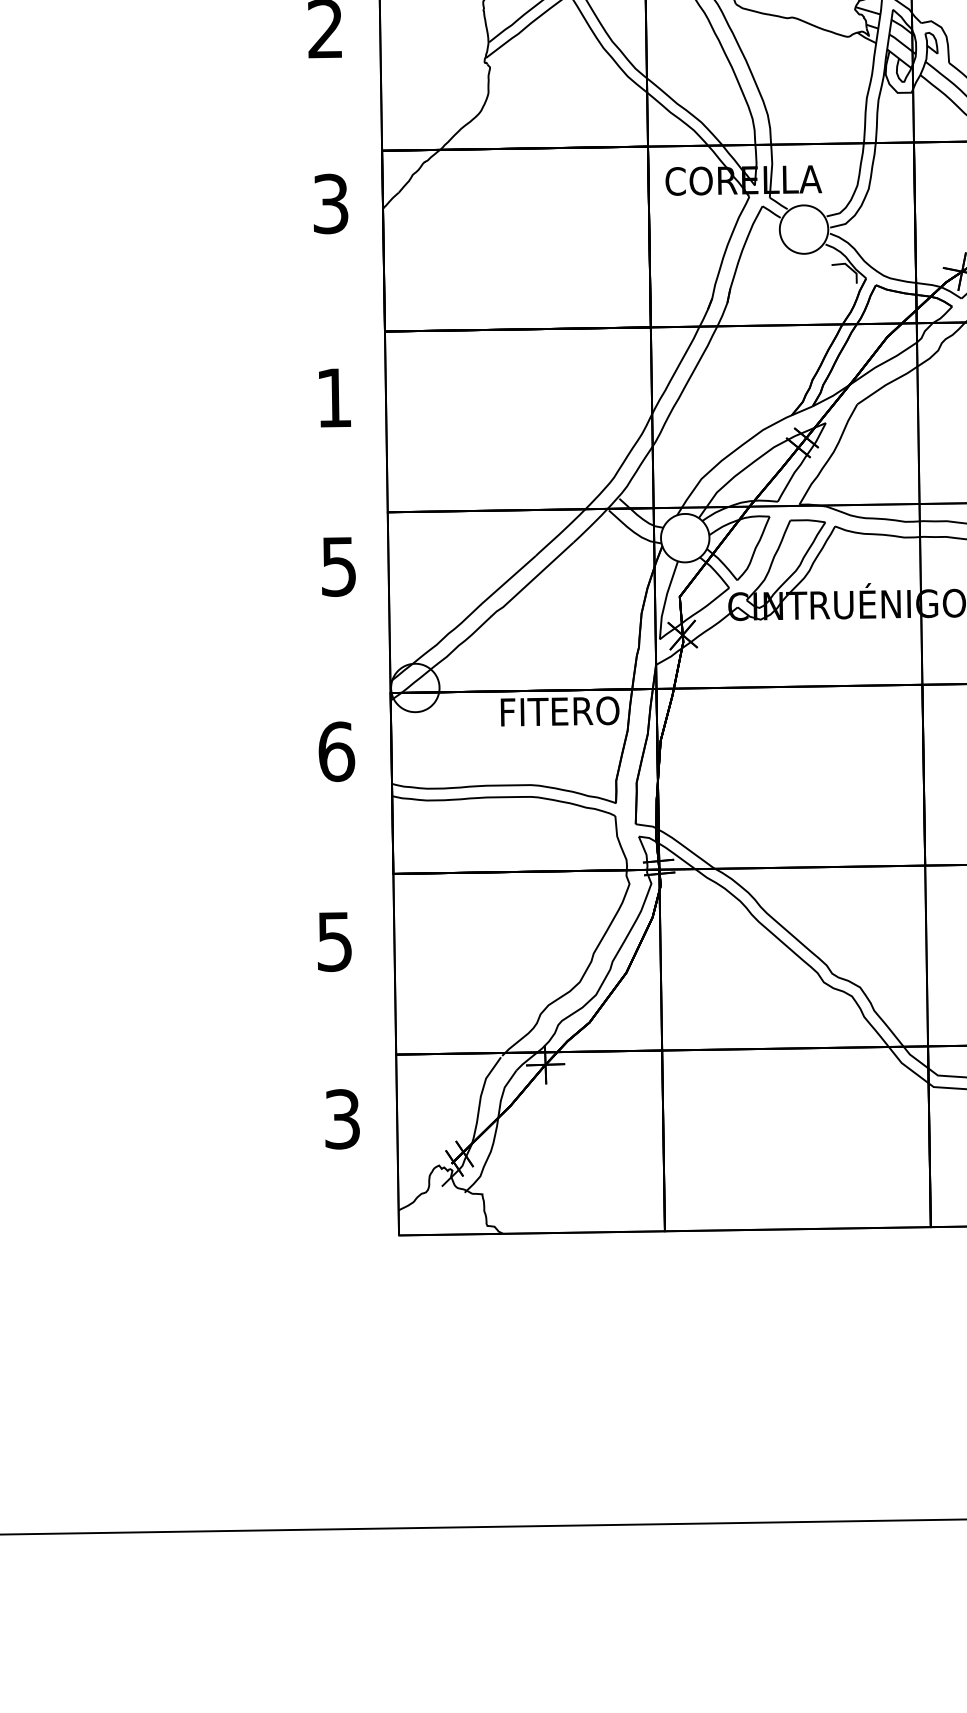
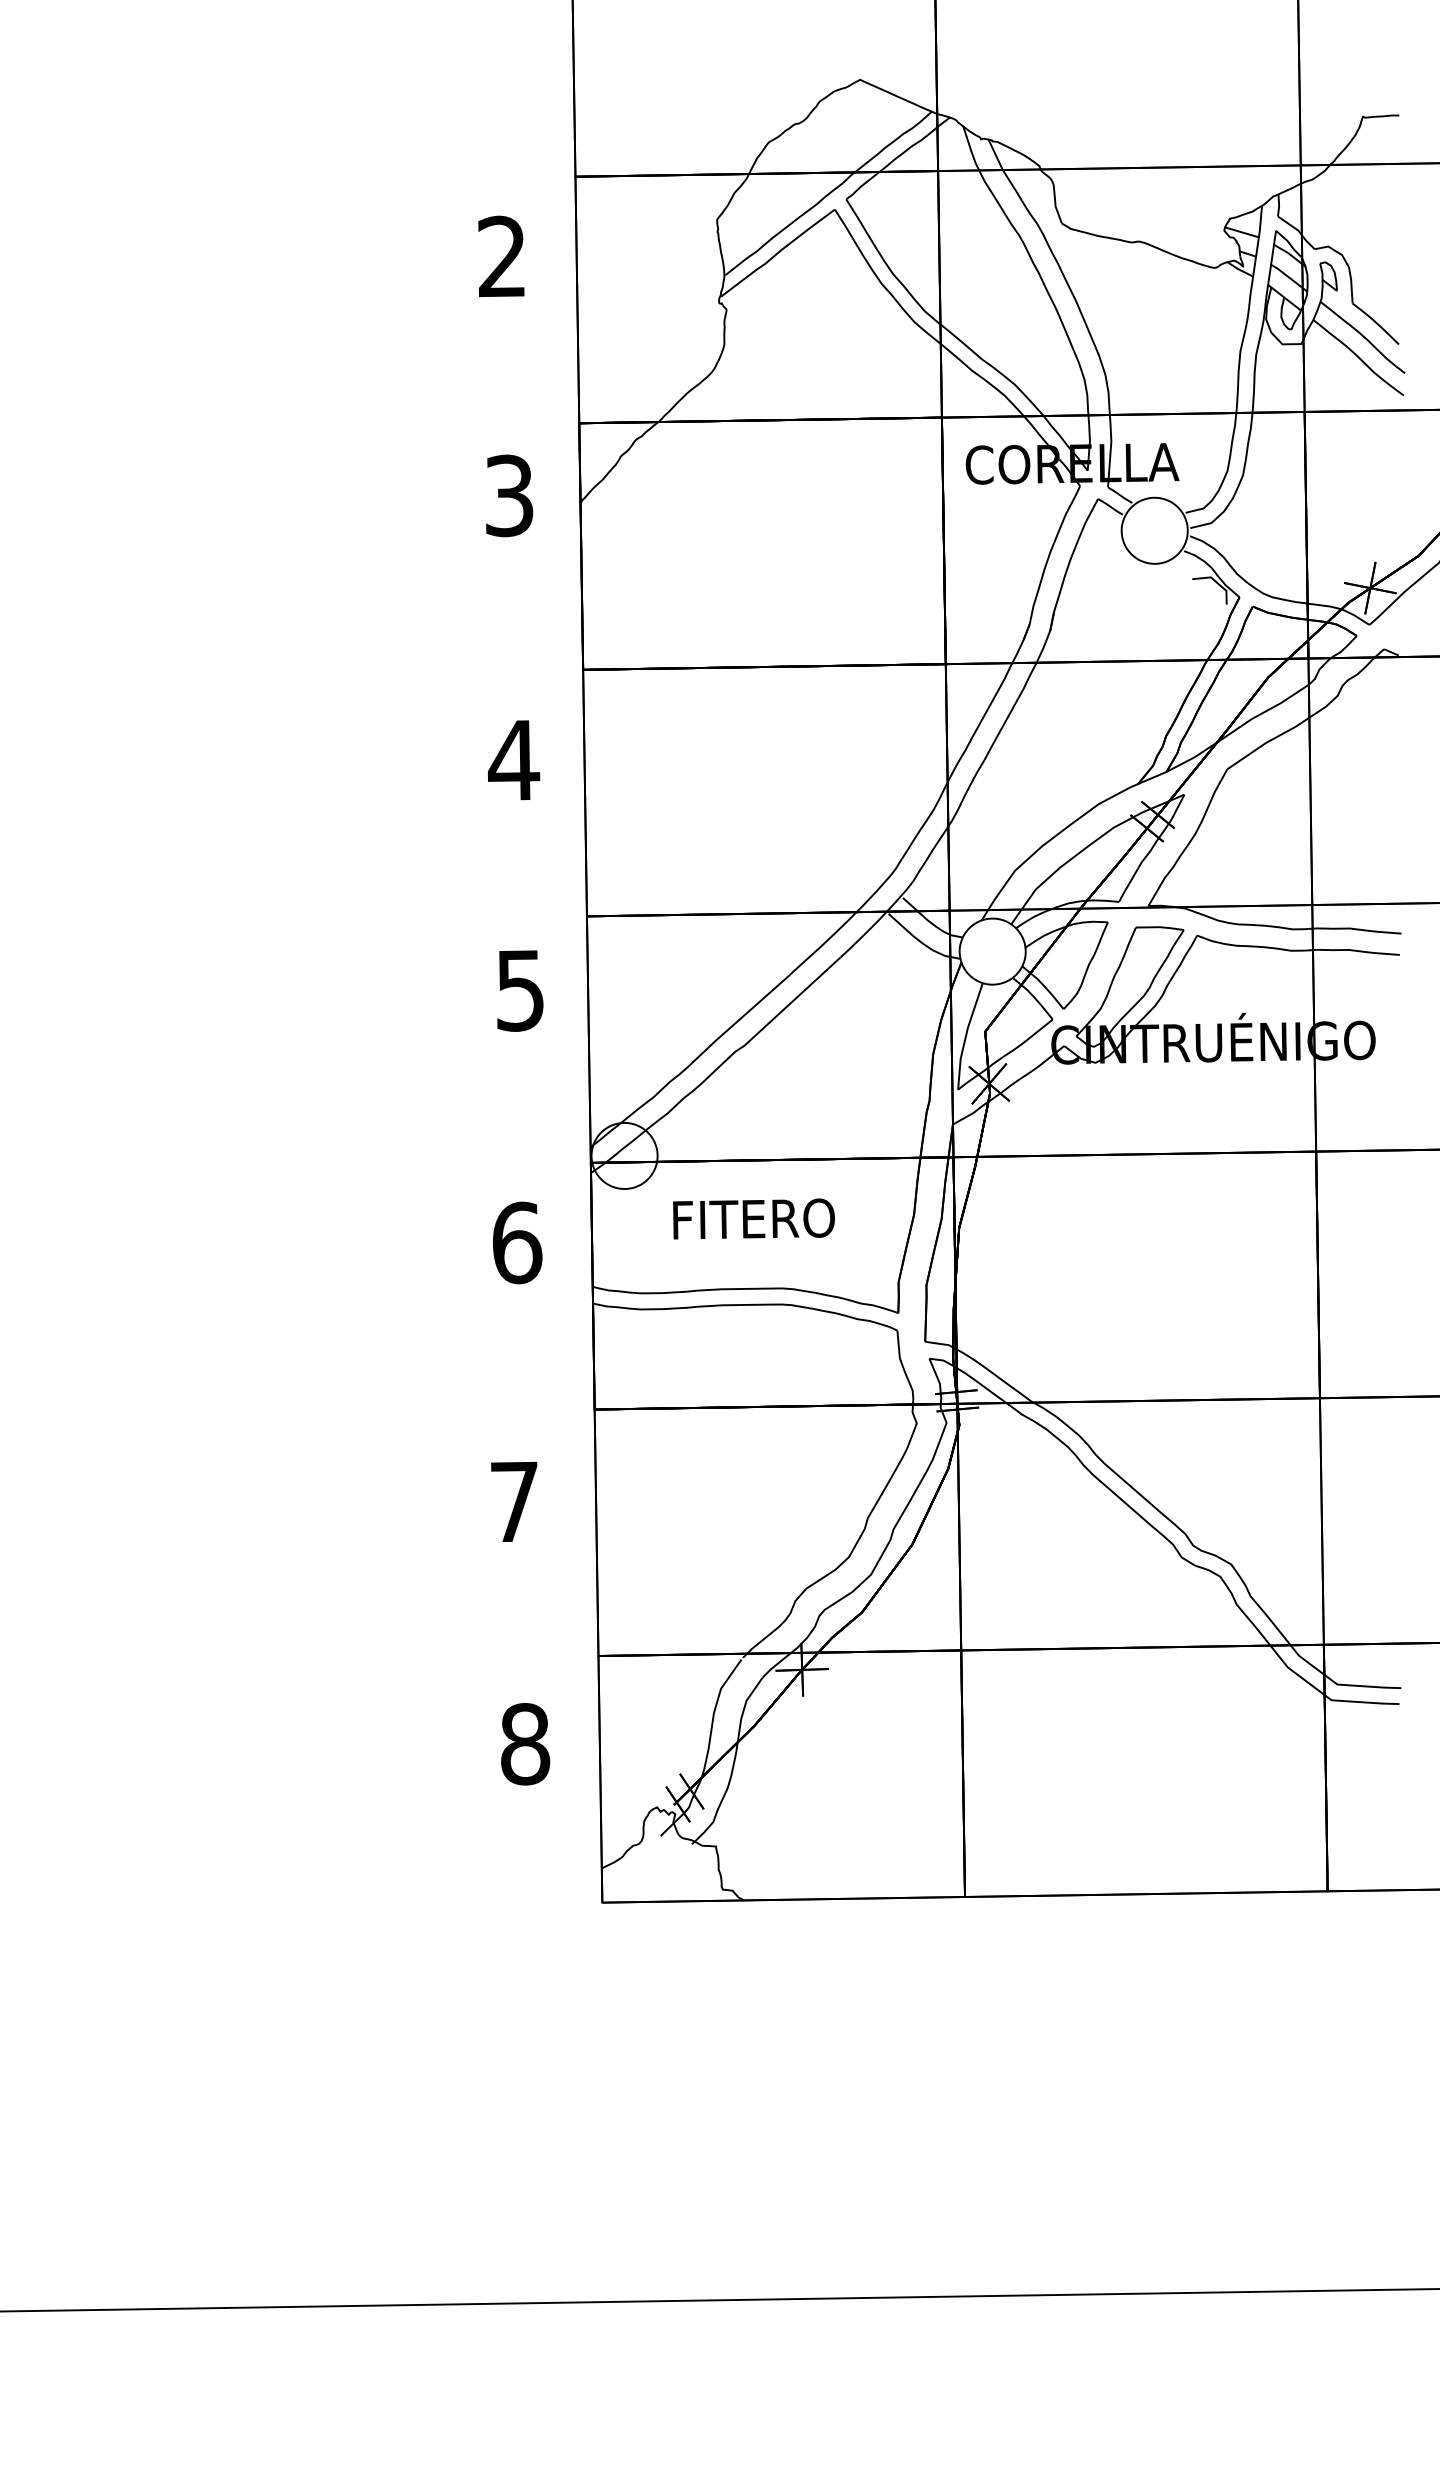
text: (333, 398) -> (513, 760), 1 -> 4
text: (559, 711) -> (753, 1218), moved
text: (334, 942) -> (514, 1502), 5 -> 7
text: (342, 1119) -> (525, 1744), 3 -> 8

